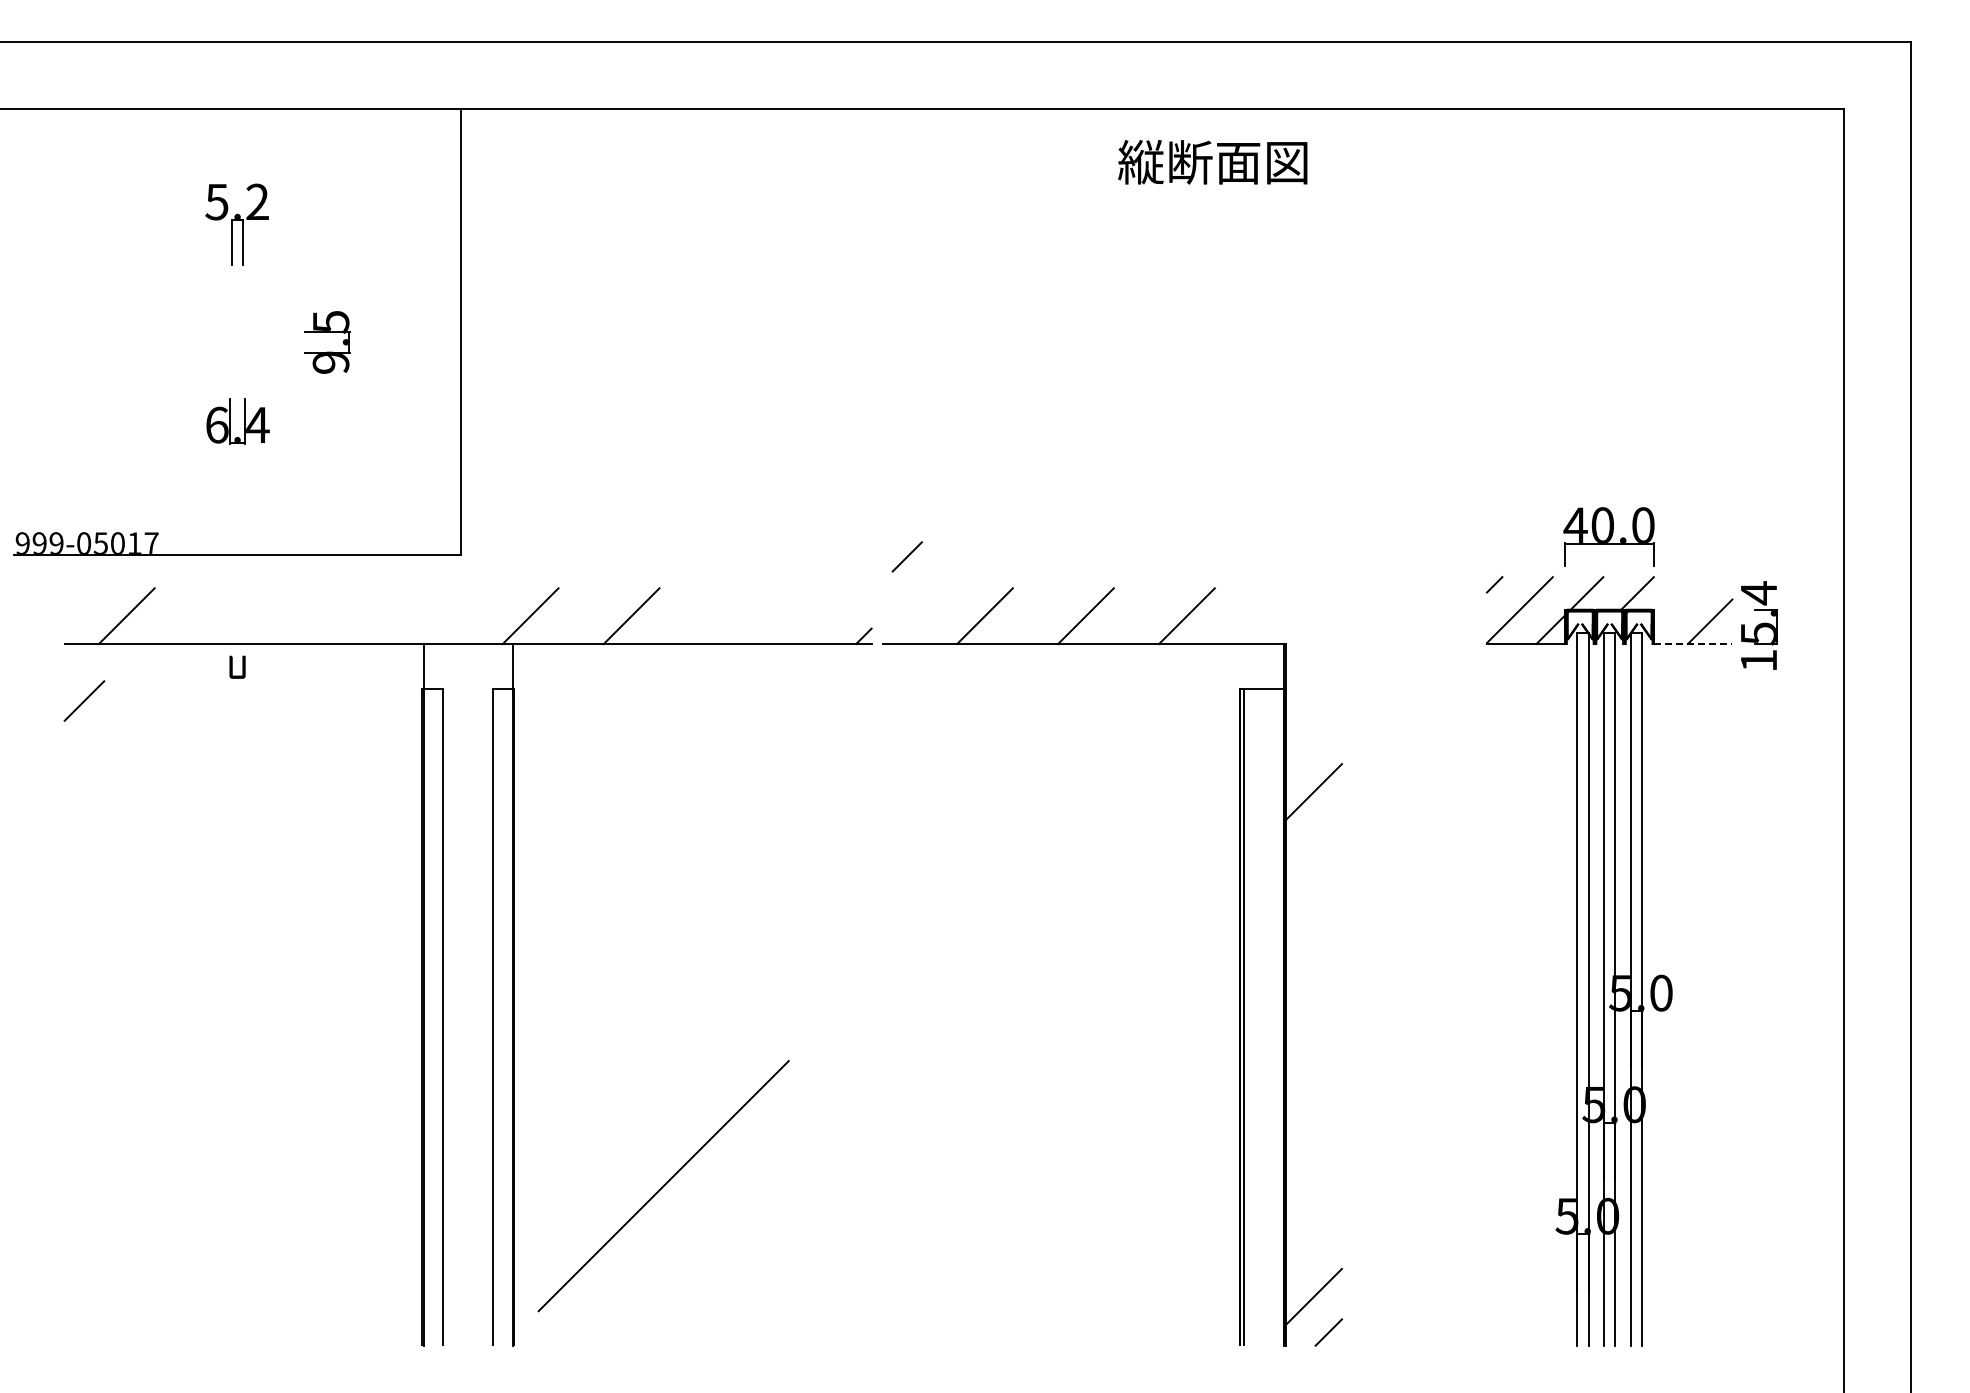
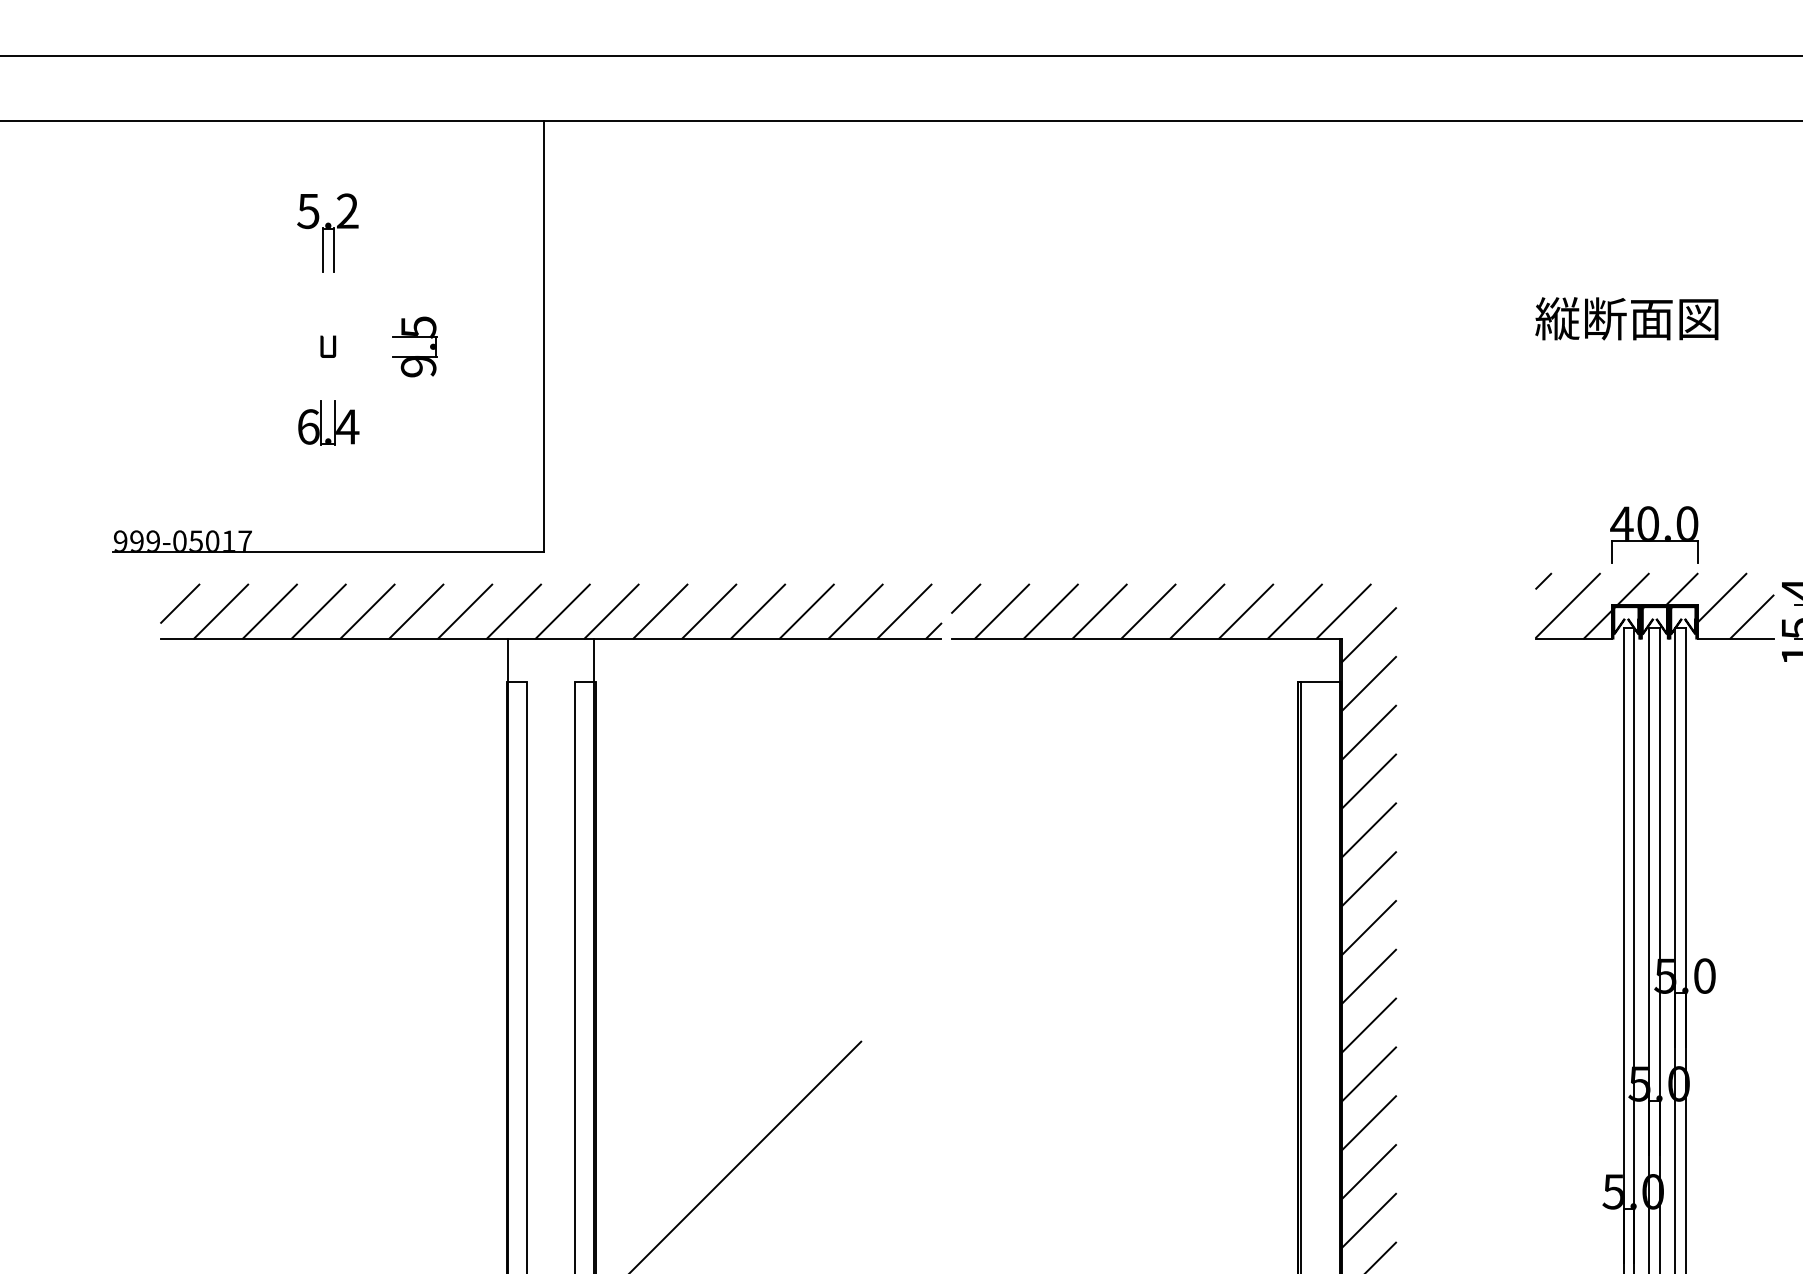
text: (1212, 162) -> (1626, 318), moved
line: (906, 556) -> (965, 598), moved
line: (1679, 602) -> (1722, 598), added
line: (177, 616) -> (270, 611), added
line: (227, 616) -> (318, 611), added
line: (278, 616) -> (367, 611), added
line: (328, 616) -> (416, 611), added
line: (379, 616) -> (465, 611), added
line: (429, 616) -> (513, 611), added
line: (480, 616) -> (563, 611), added
line: (581, 616) -> (660, 611), added
line: (682, 616) -> (758, 611), added
line: (732, 616) -> (806, 611), added
line: (782, 616) -> (855, 611), added
line: (833, 616) -> (904, 611), added
line: (934, 616) -> (1002, 611), added
line: (1035, 616) -> (1099, 611), added
line: (1136, 616) -> (1197, 611), added
line: (1237, 616) -> (1295, 611), added
line: (1287, 616) -> (1343, 611), added
line: (1313, 640) -> (1368, 635), added
line: (1693, 644) -> (1735, 638), dashed -> solid
part: (237, 666) -> (328, 346), moved
line: (1313, 690) -> (1368, 683), added
line: (84, 700) -> (180, 603), moved
line: (1313, 741) -> (1368, 732), added
line: (1313, 842) -> (1368, 830), added
line: (1313, 892) -> (1368, 878), added
line: (1313, 943) -> (1368, 928), added
line: (1313, 993) -> (1368, 976), added
line: (1313, 1044) -> (1368, 1025), added
line: (1313, 1094) -> (1368, 1074), added
line: (1313, 1145) -> (1368, 1123), added
line: (1313, 1195) -> (1368, 1171), added
line: (1313, 1246) -> (1368, 1220), added

